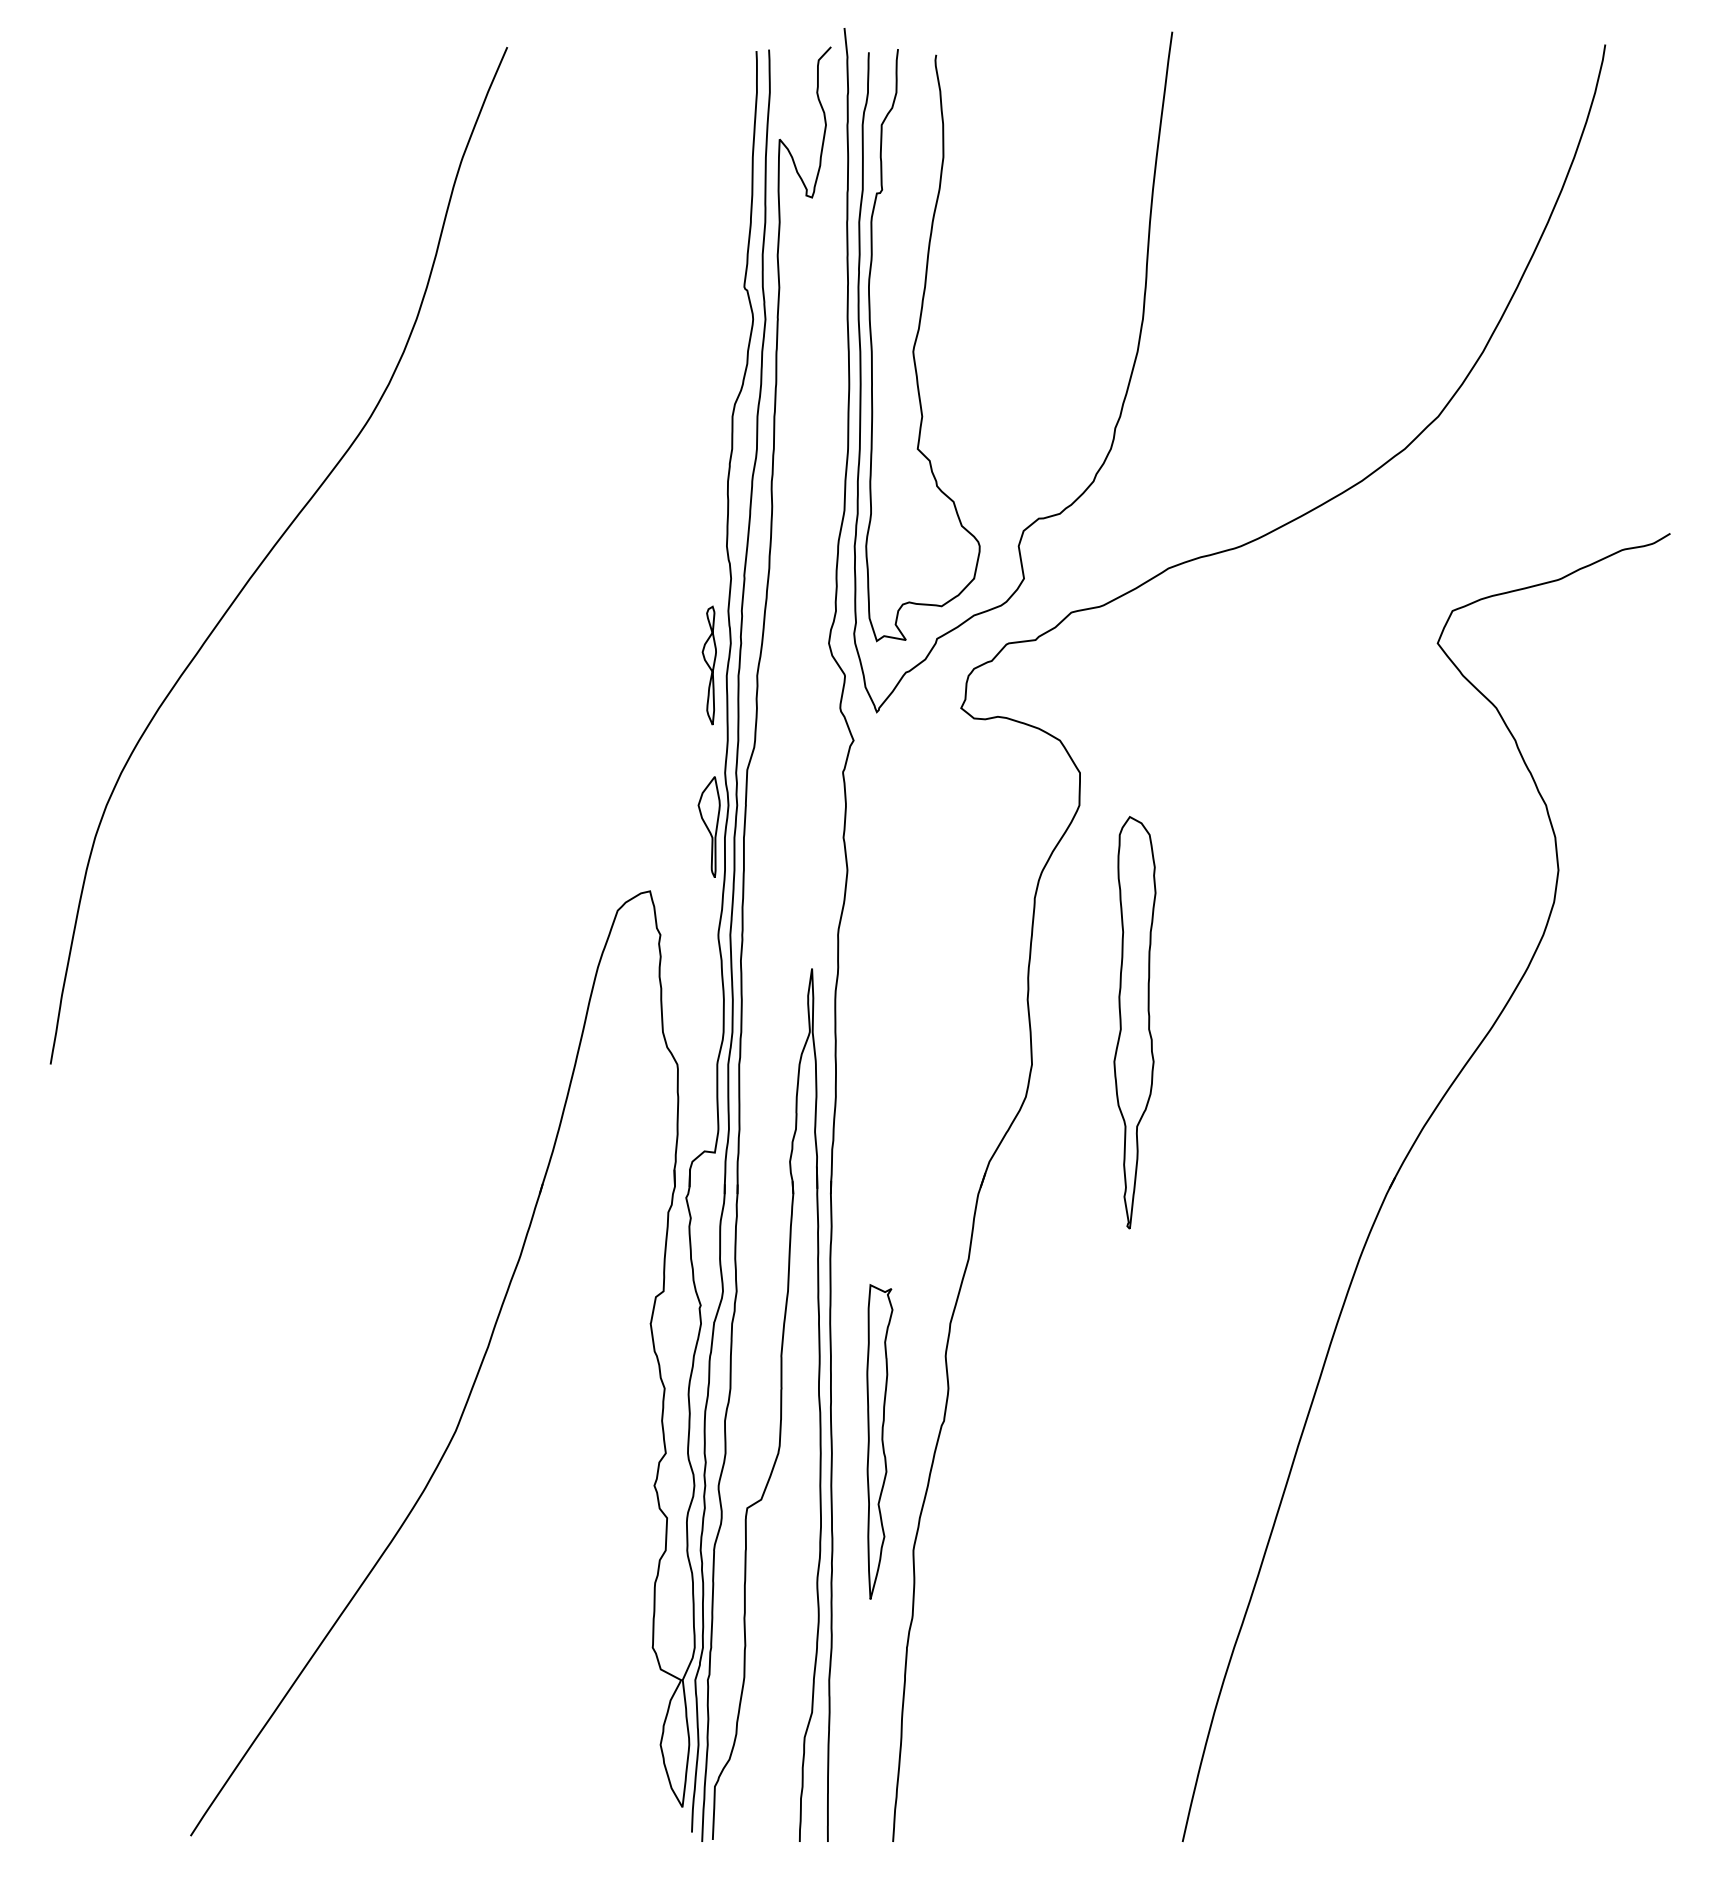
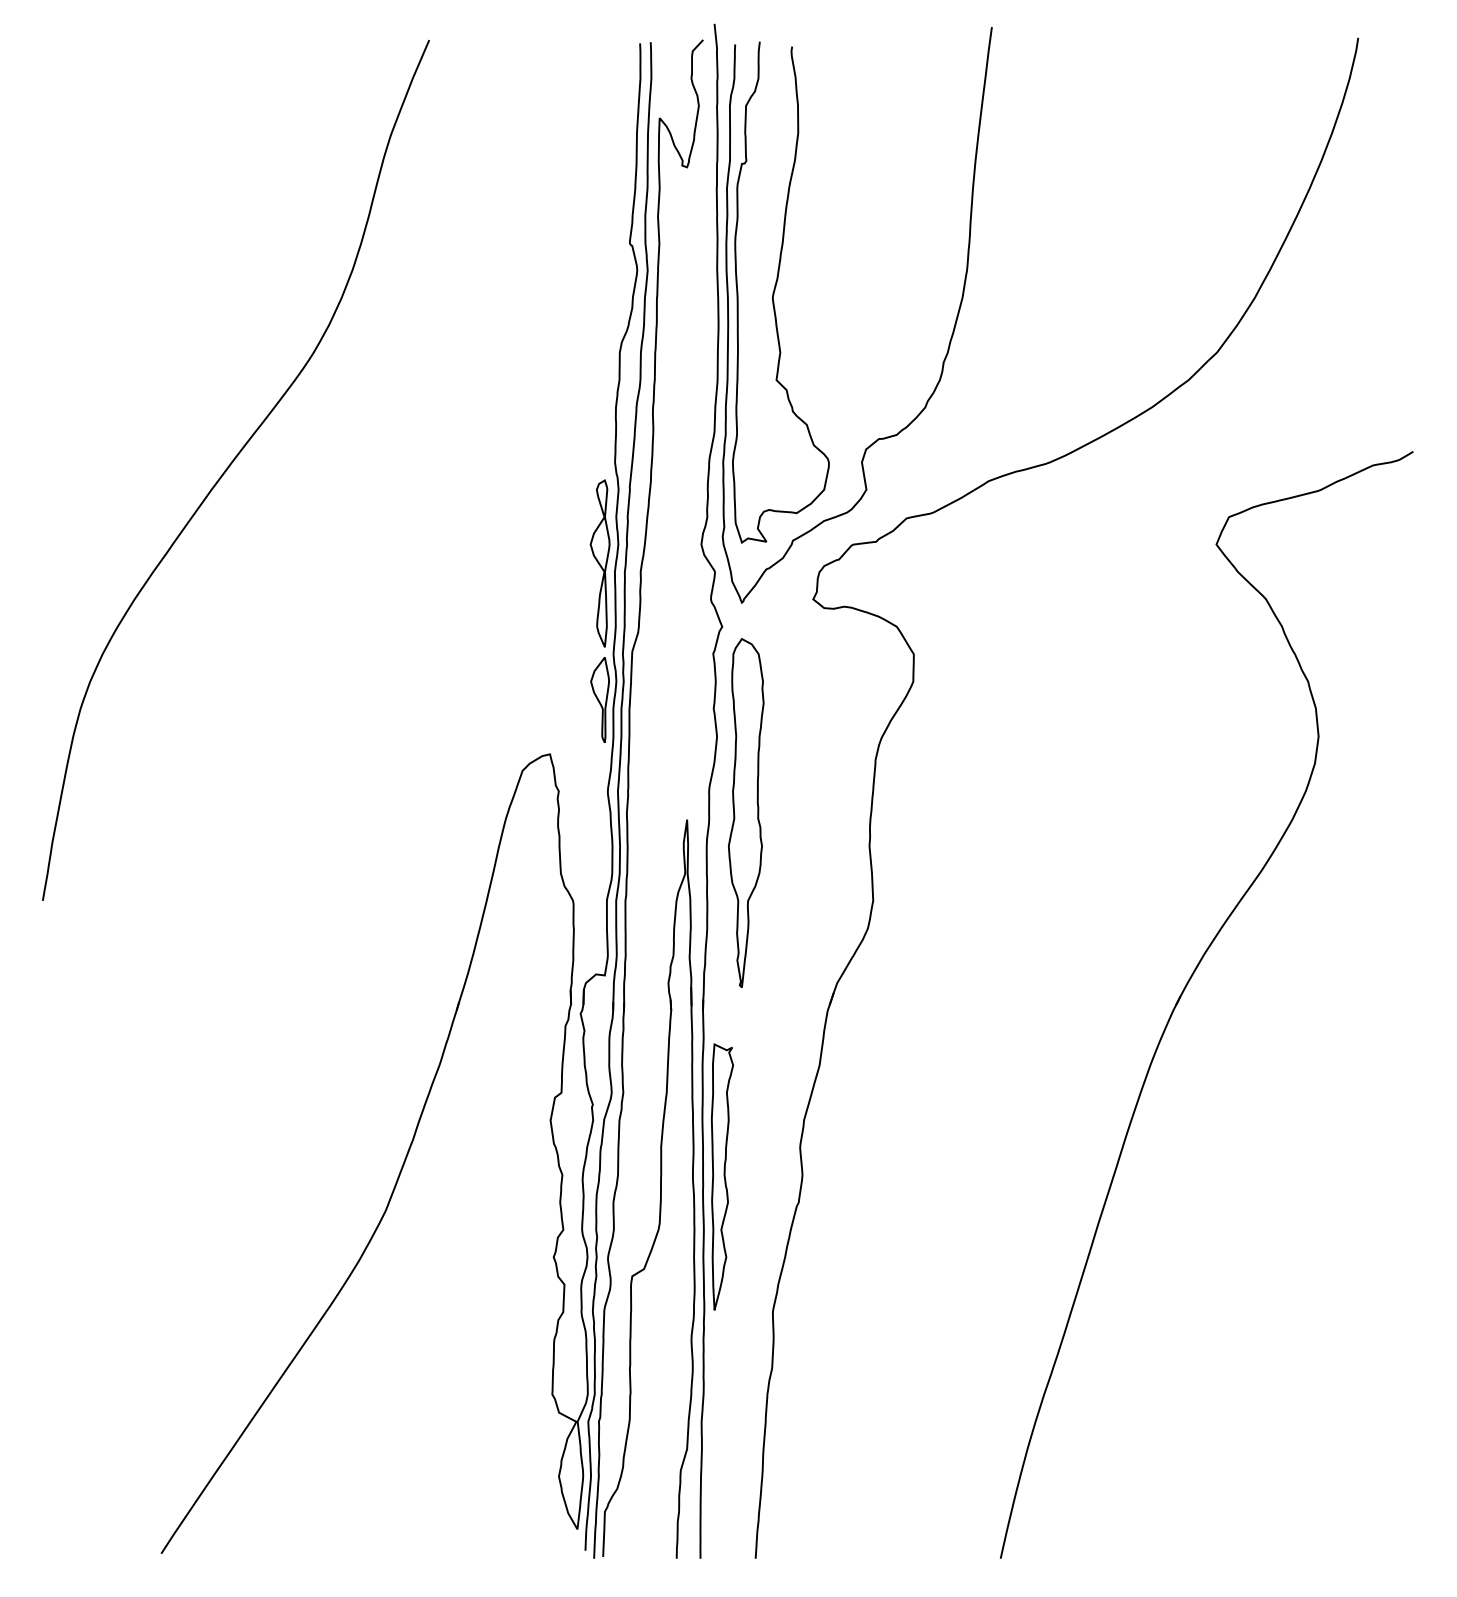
part: (709, 665) -> (600, 563), size x1.67
part: (1134, 1022) -> (745, 812), moved
part: (879, 1441) -> (722, 1176), moved

